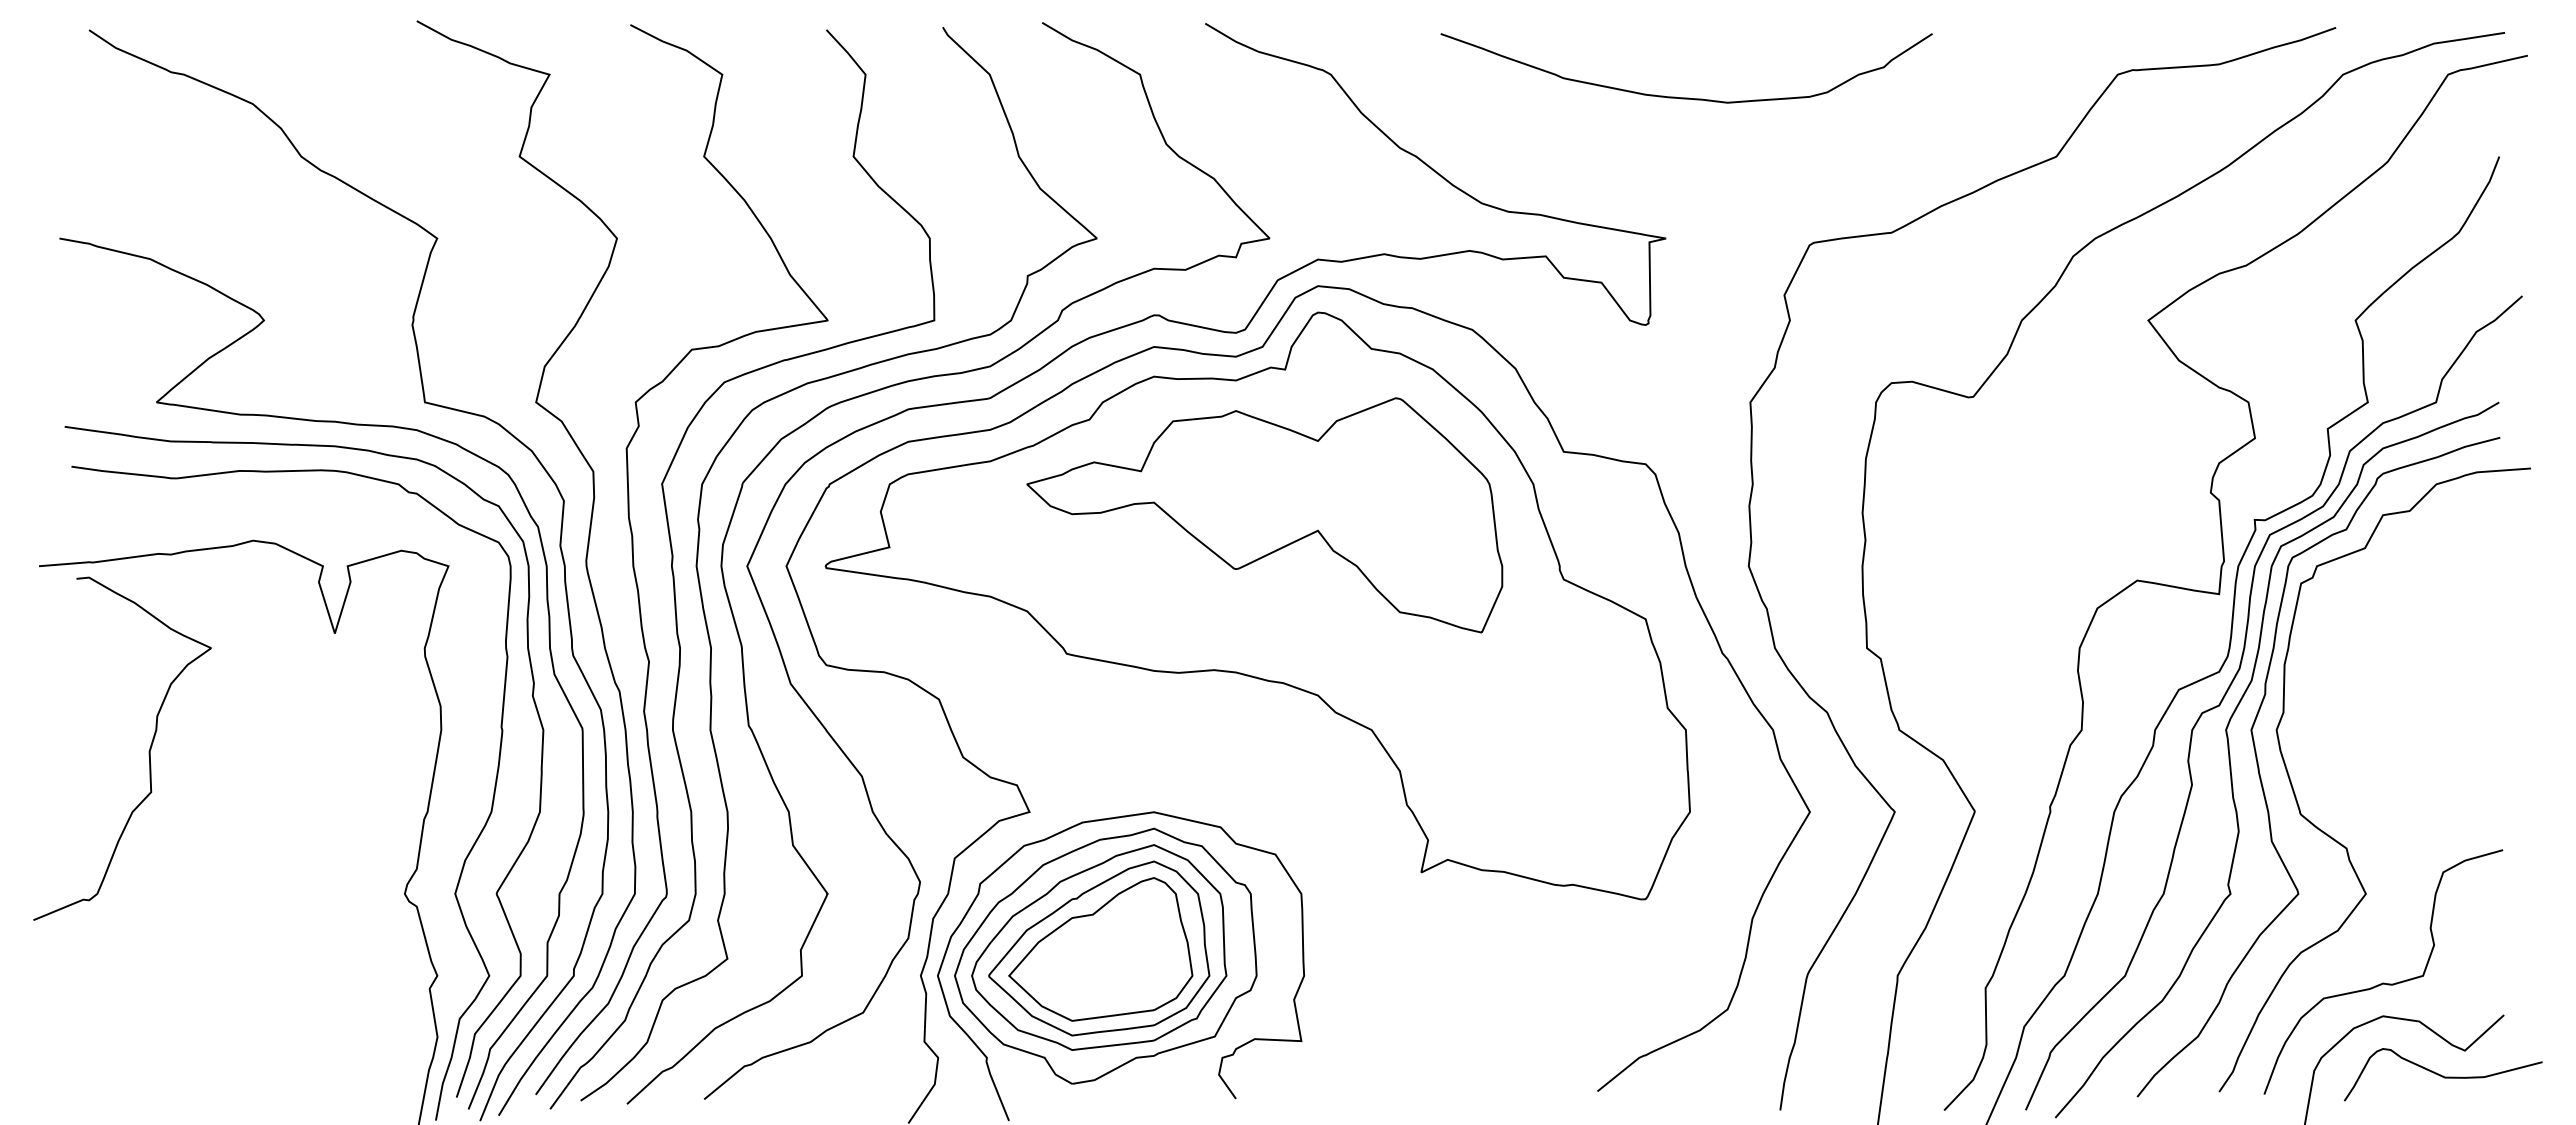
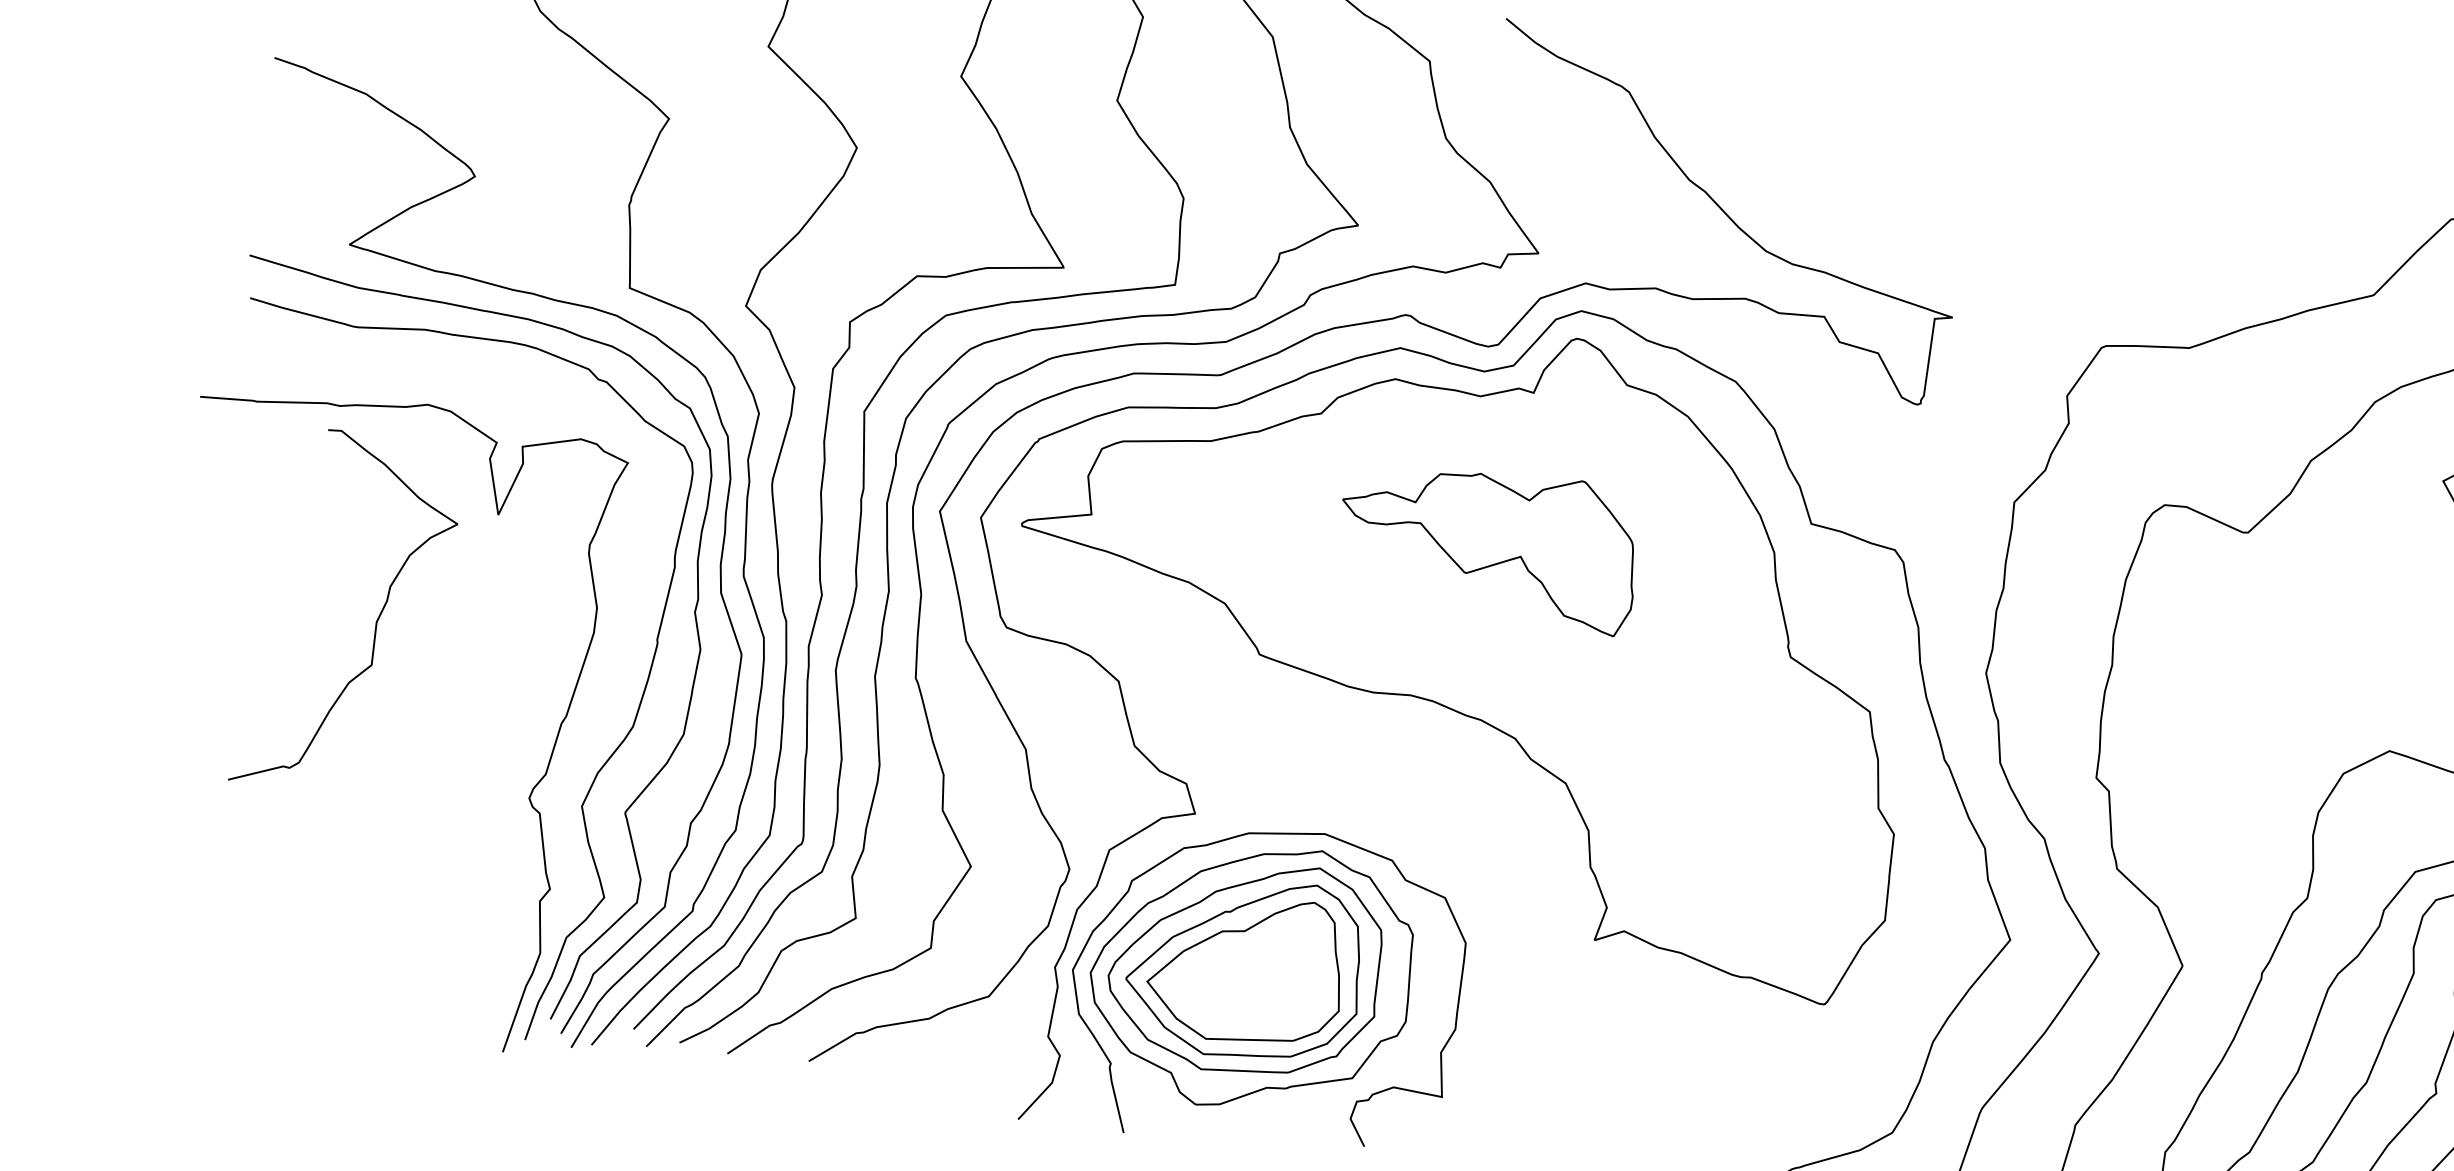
curve: (1686, 97) -> (1996, 173), removed
part: (1264, 515) -> (1488, 541), size x0.6
curve: (148, 751) -> (375, 622), moved

